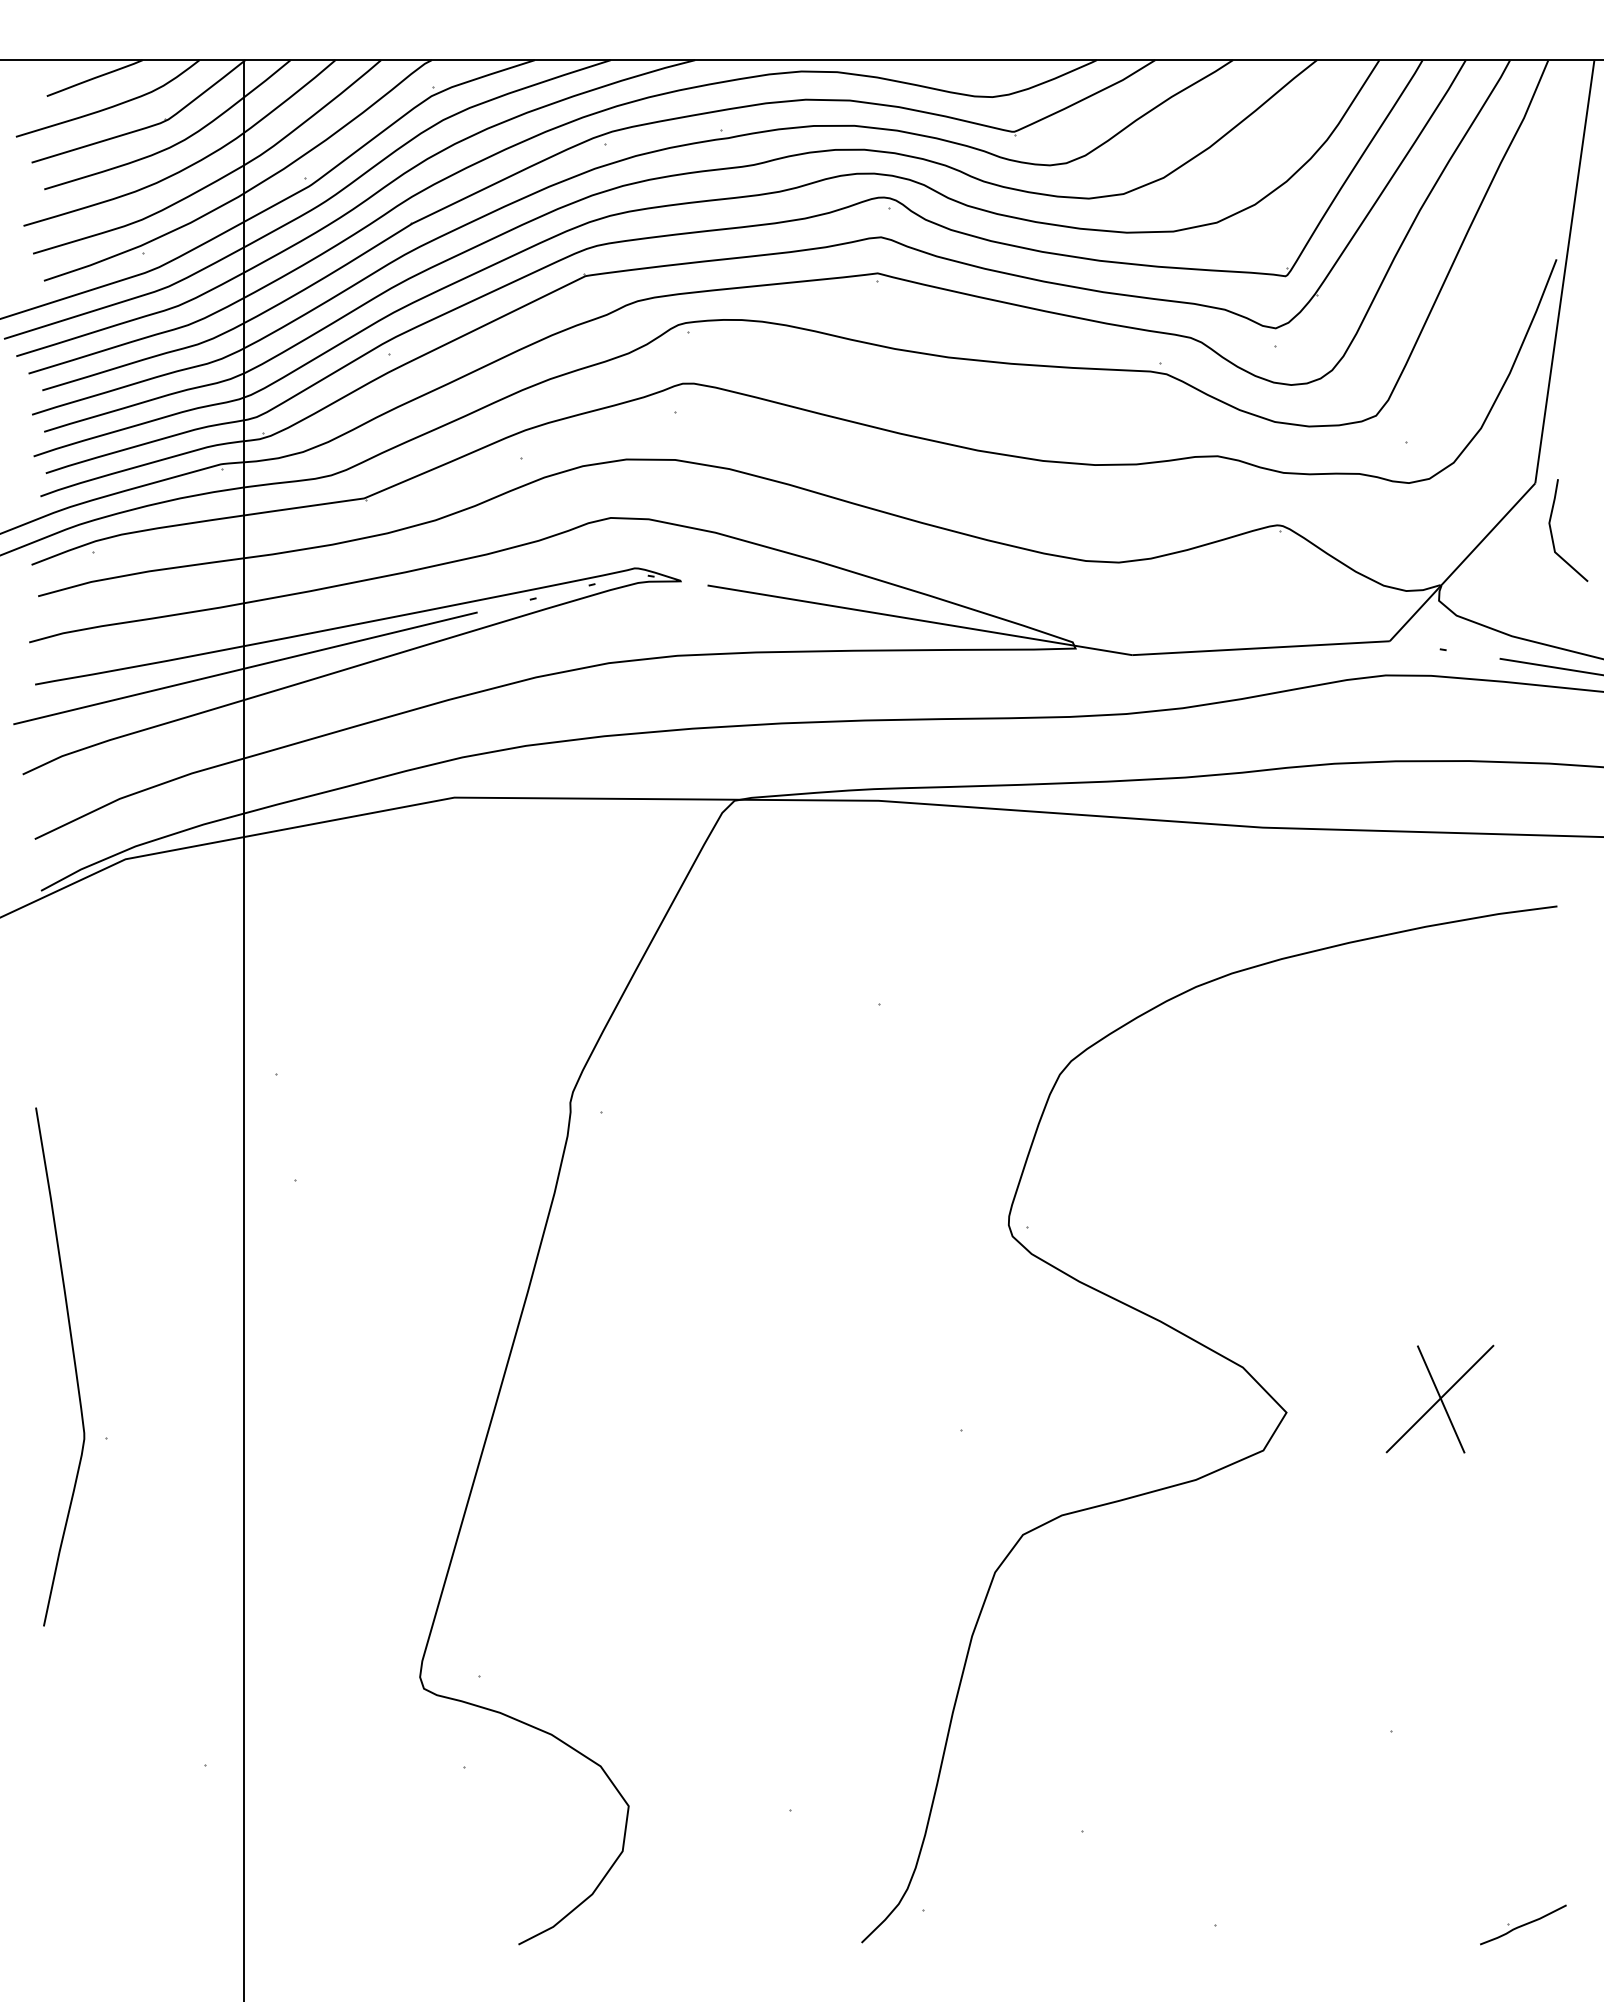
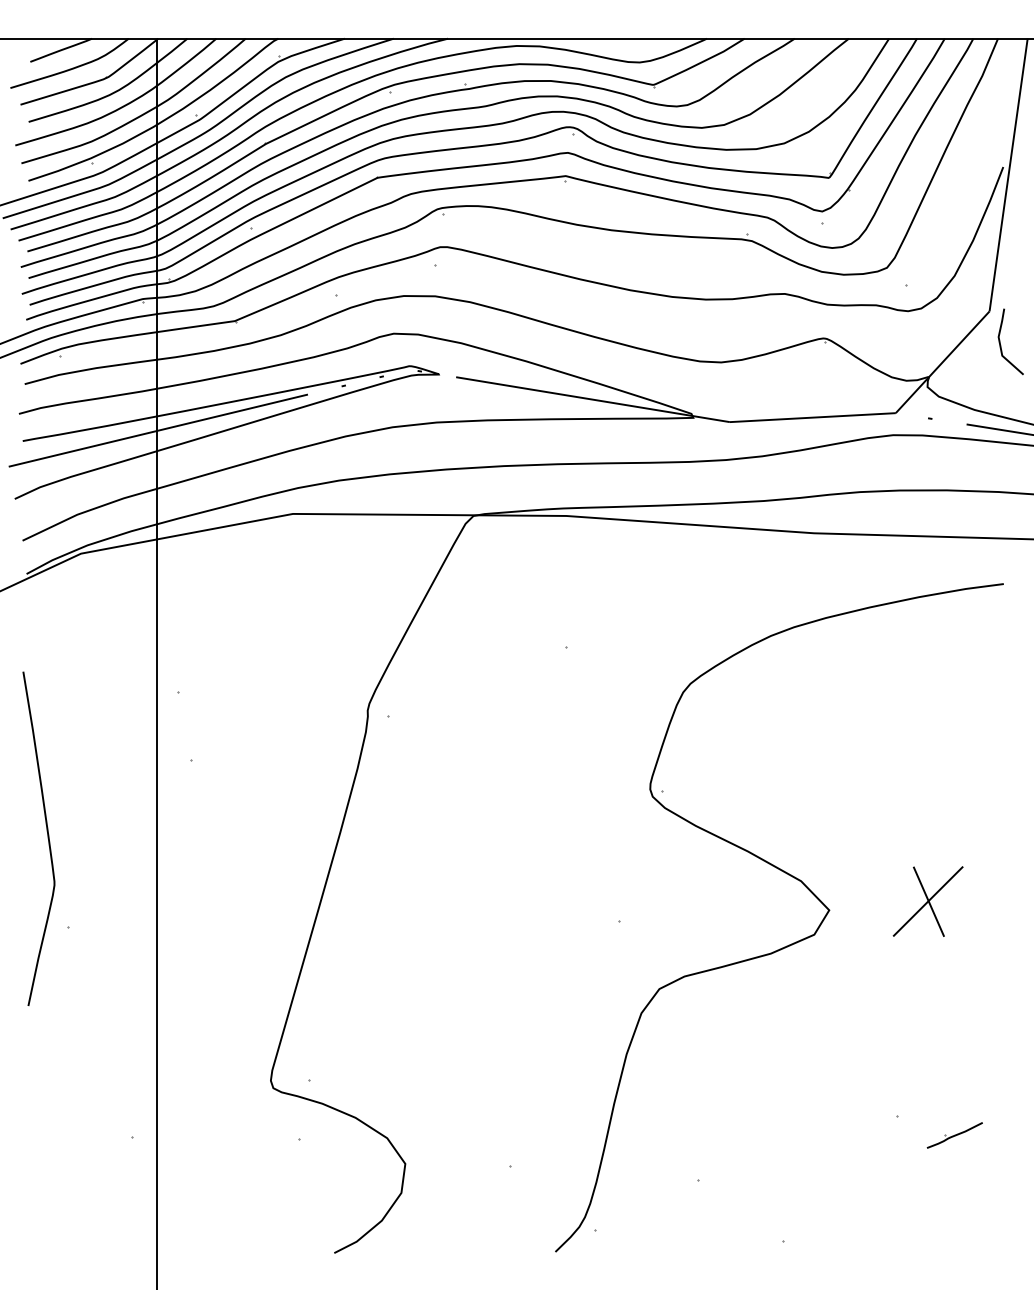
curve: (73, 1366) -> (47, 838), moved
part: (1522, 1925) -> (954, 1135), moved

